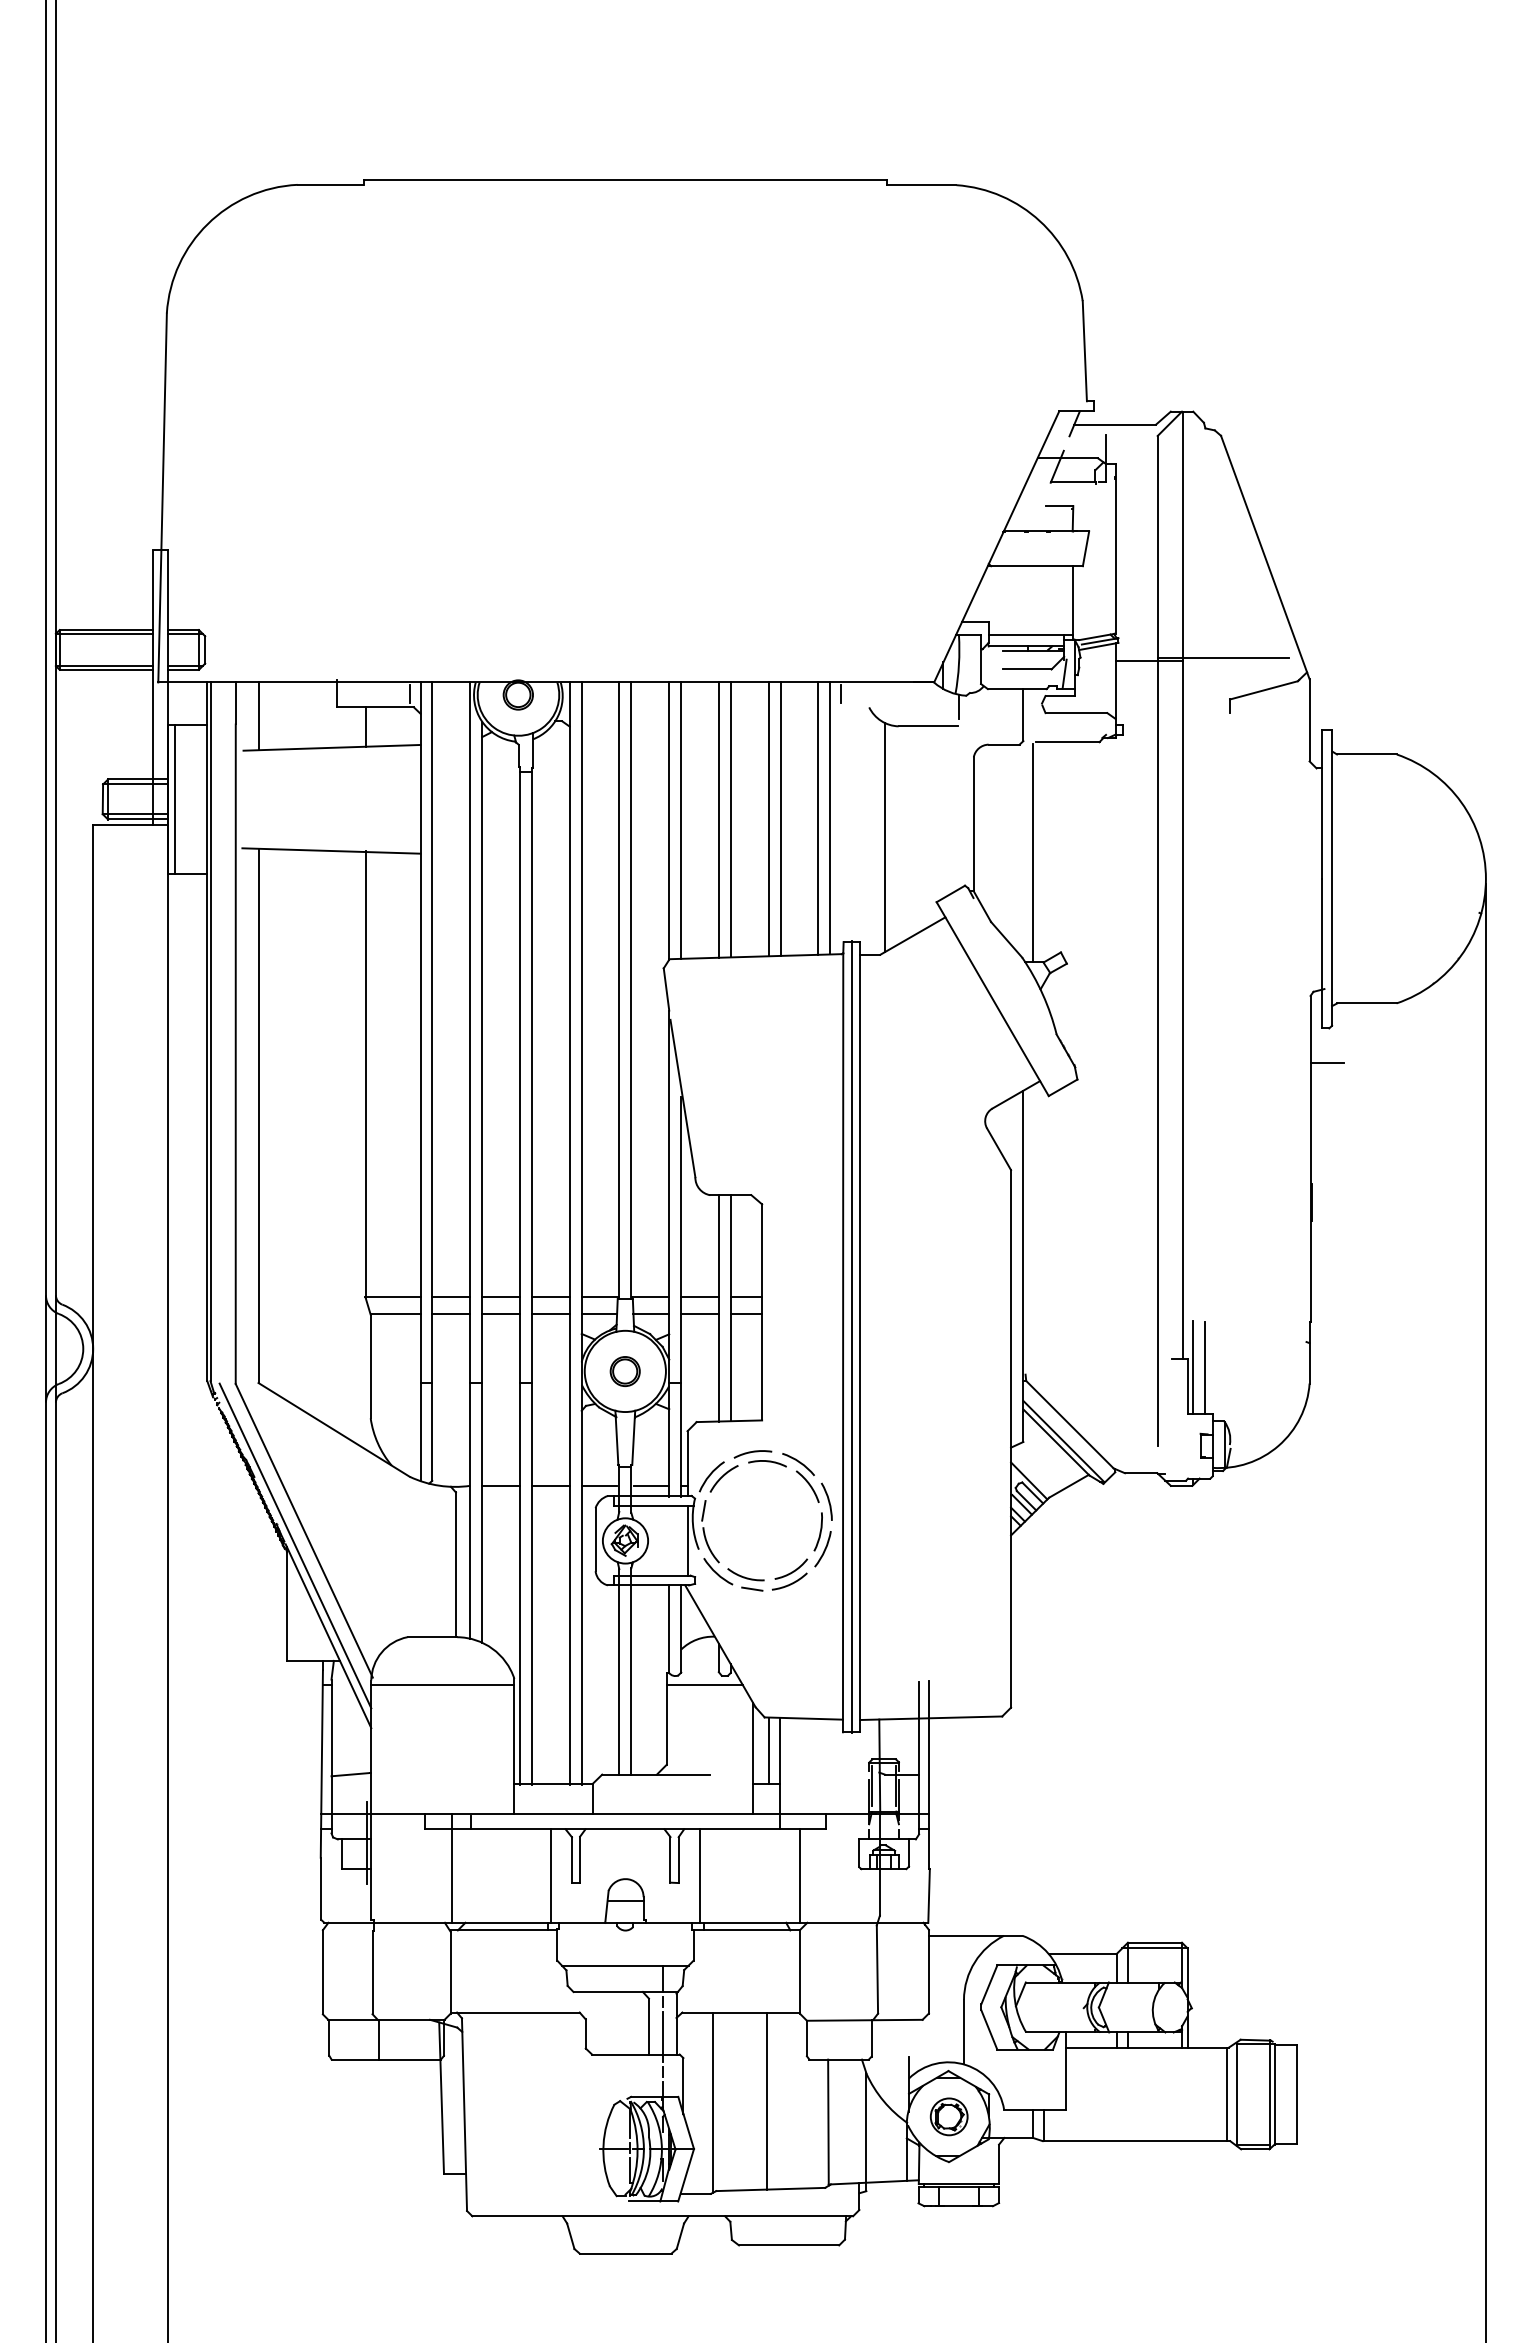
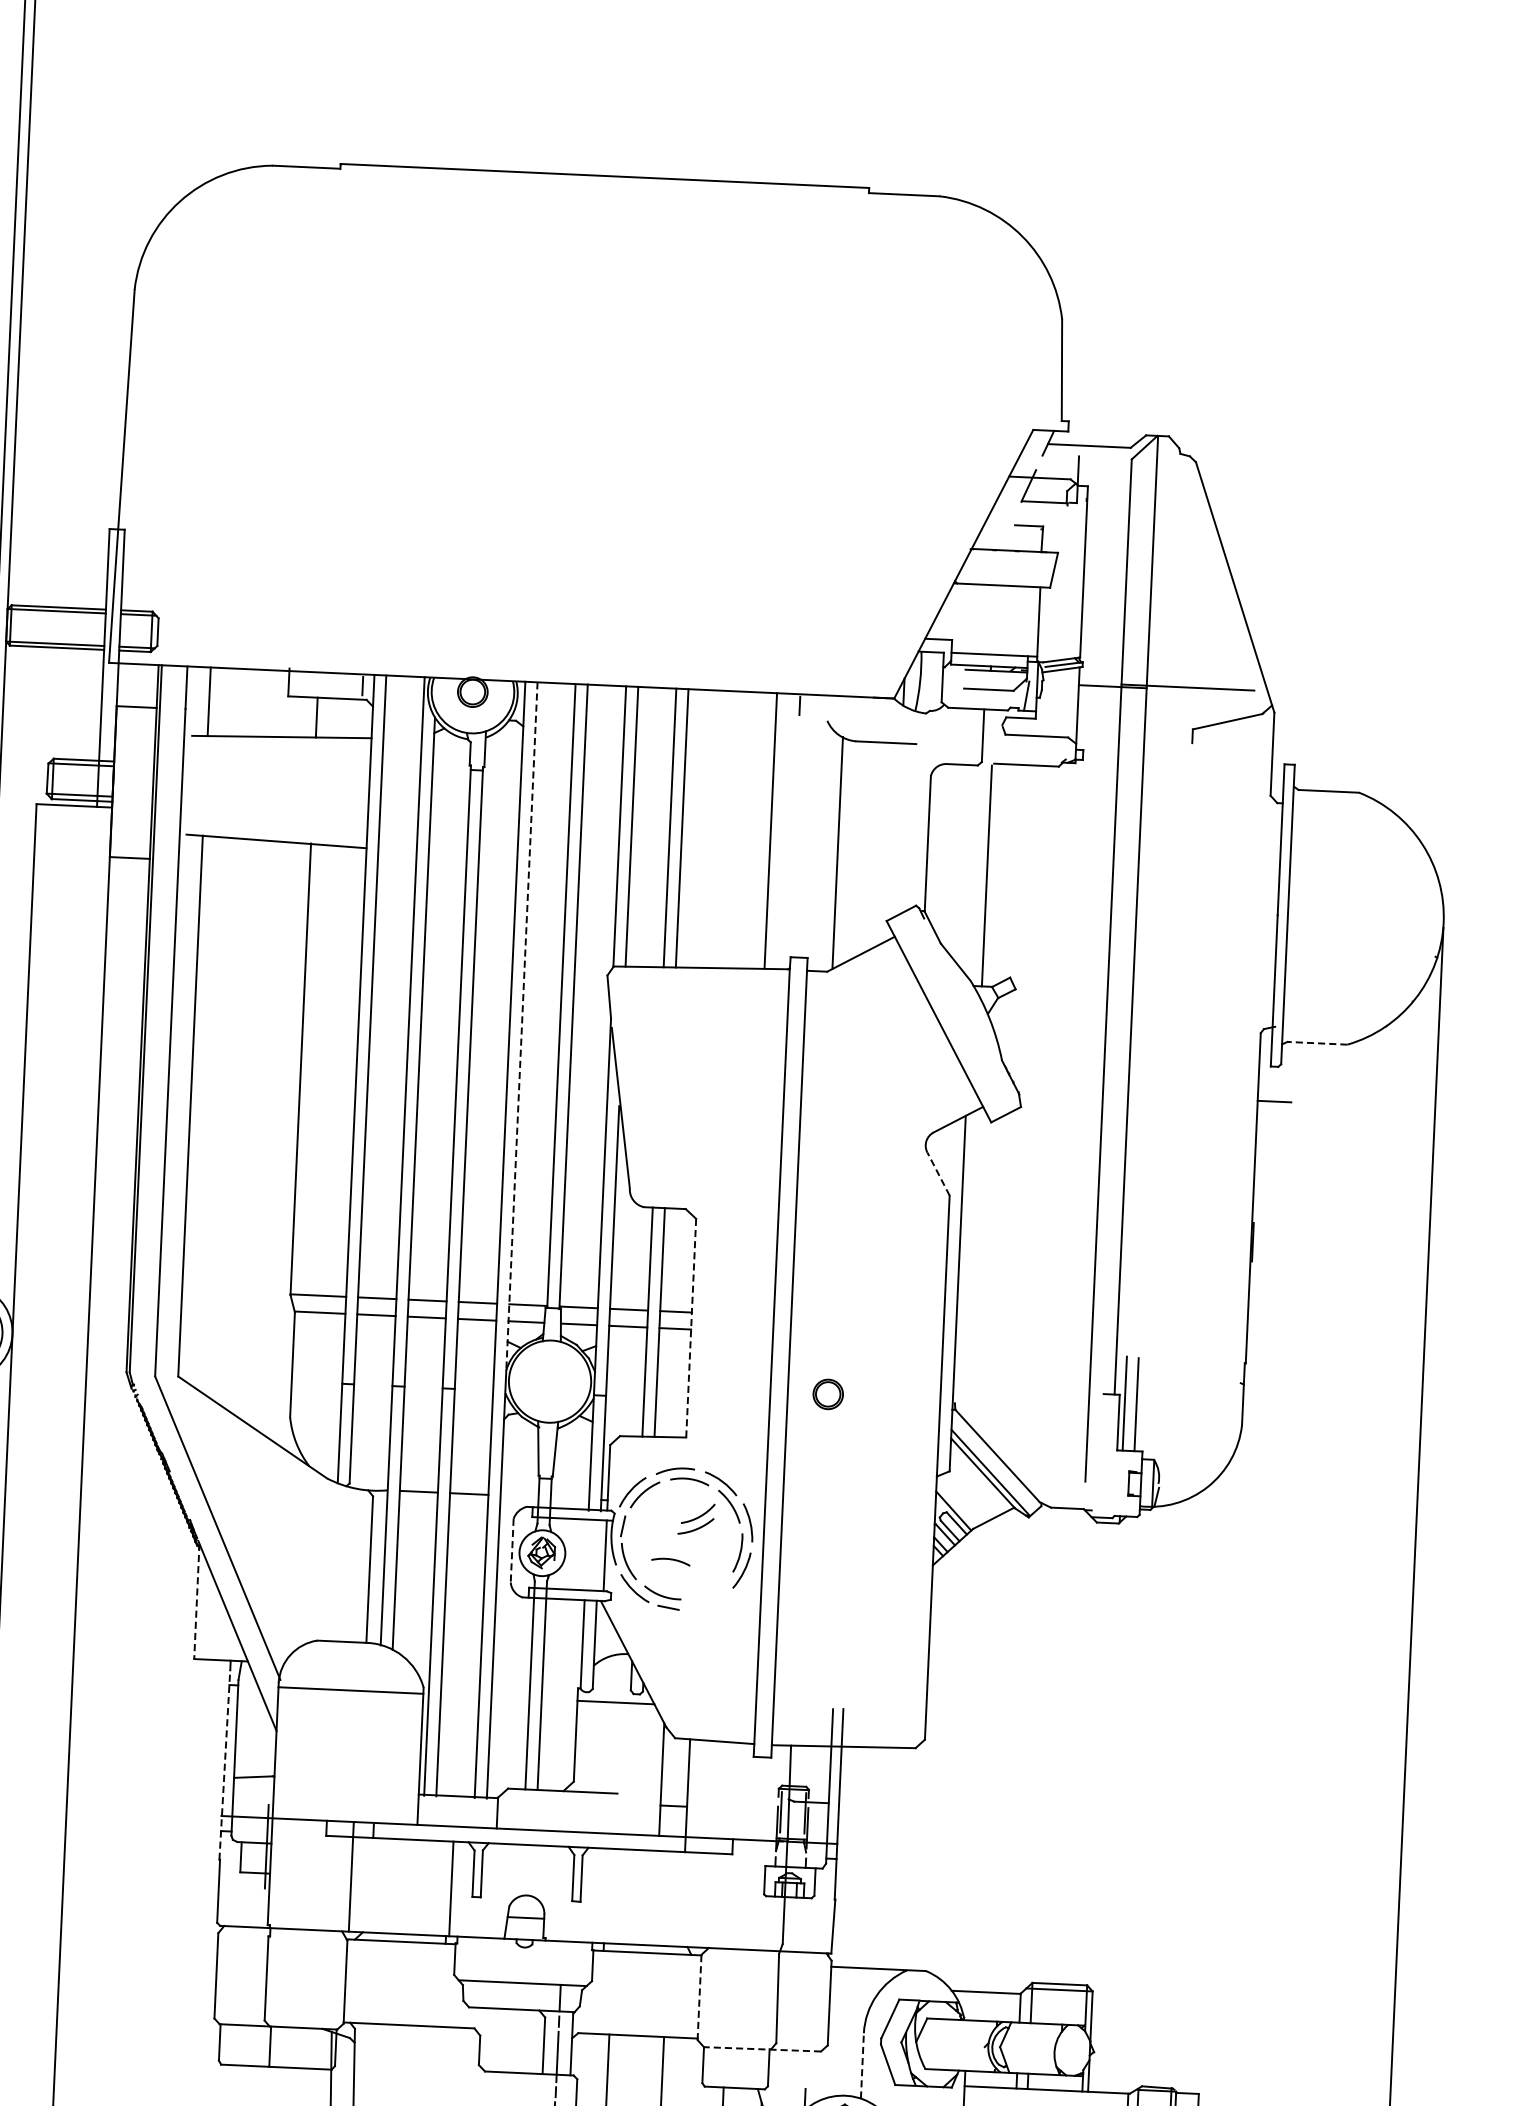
line: (958, 706) -> (917, 724), removed
line: (175, 798) -> (121, 781), removed
line: (780, 818) -> (732, 829), removed
line: (830, 818) -> (783, 831), removed
line: (768, 819) -> (720, 829), removed
line: (1366, 1003) -> (1317, 1043), solid -> dashed
line: (581, 1022) -> (521, 1026), solid -> dashed
line: (999, 1149) -> (938, 1174), solid -> dashed
line: (762, 1312) -> (691, 1328), solid -> dashed
line: (851, 1337) -> (780, 1357), removed
part: (624, 1371) -> (827, 1394), moved
line: (599, 1485) -> (518, 1495), removed
line: (651, 1485) -> (571, 1498), removed
line: (595, 1540) -> (512, 1551), solid -> dashed
arc: (752, 1542) -> (670, 1560), added
line: (295, 1545) -> (208, 1542), removed
part: (789, 1574) -> (696, 1519), moved
line: (286, 1603) -> (196, 1600), solid -> dashed
line: (768, 1750) -> (677, 1771), removed
line: (321, 1764) -> (224, 1765), solid -> dashed
line: (700, 1875) -> (602, 1895), removed
line: (799, 1875) -> (703, 1899), removed
line: (800, 1971) -> (699, 1997), solid -> dashed
line: (864, 2020) -> (762, 2049), solid -> dashed
line: (963, 2031) -> (861, 2065), solid -> dashed

